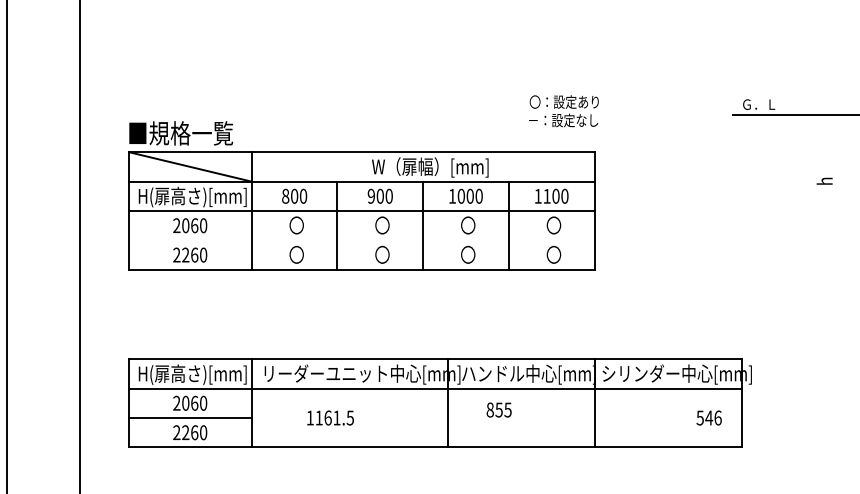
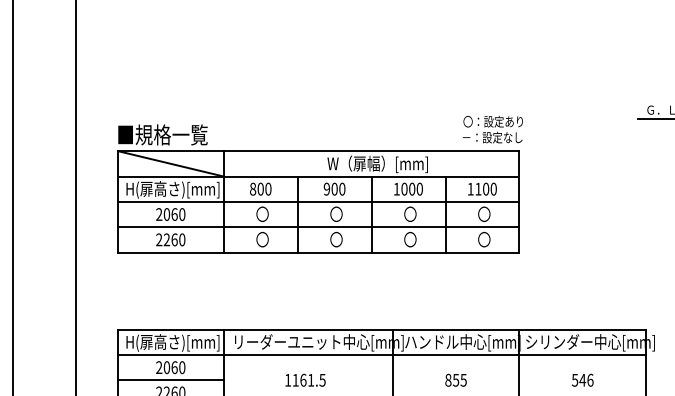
text: (563, 111) -> (492, 129), moved
line: (361, 240) -> (318, 227), added
text: (498, 409) -> (455, 379), moved
text: (330, 417) -> (305, 379), moved
text: (708, 417) -> (582, 379), moved

